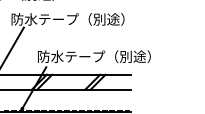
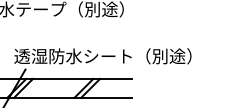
text: (107, 56) -> (102, 56), 防水テープ（別途） -> 透湿防水シート（別途）

